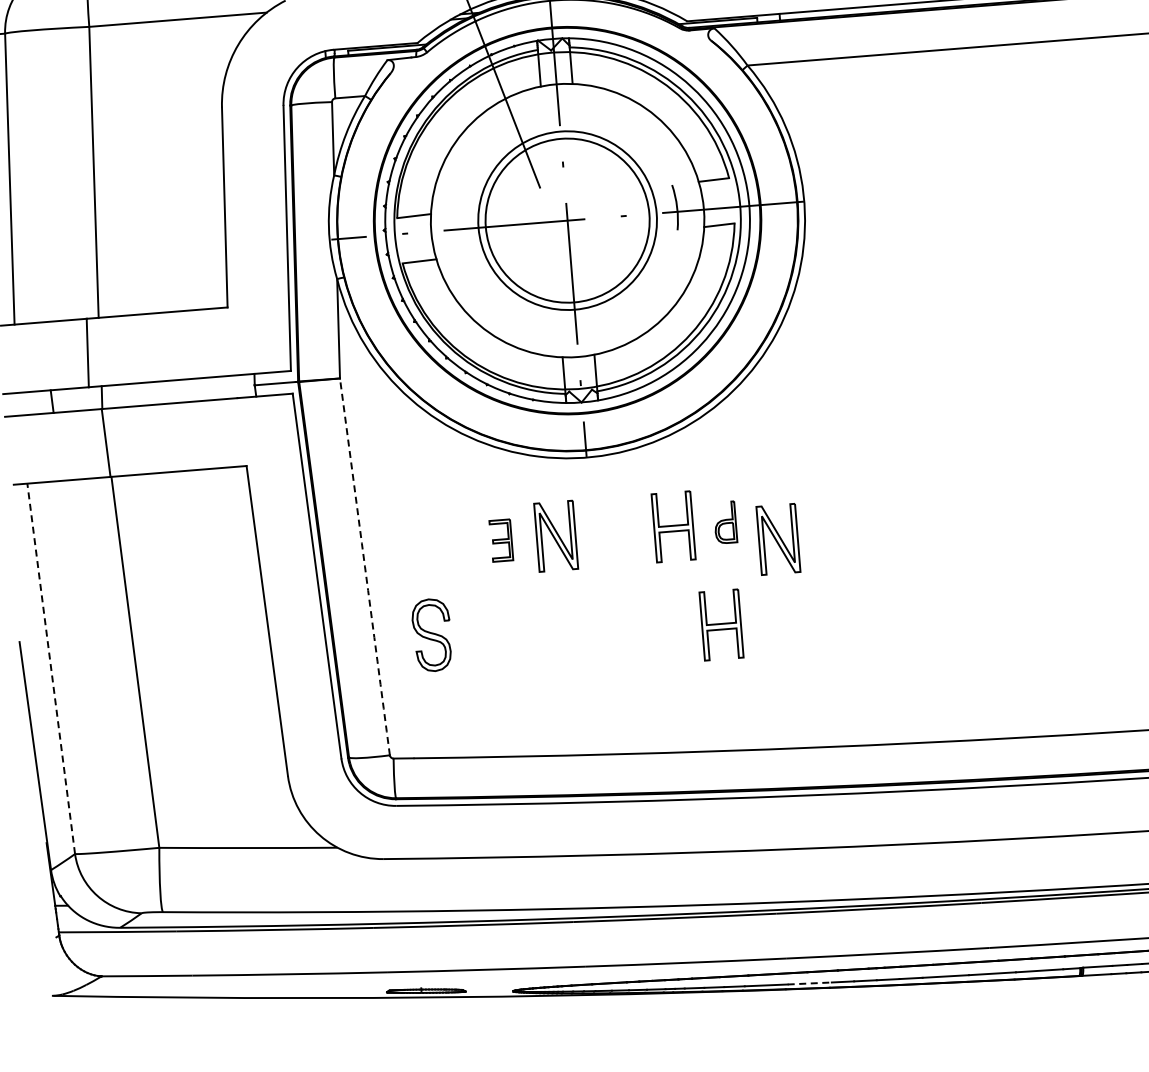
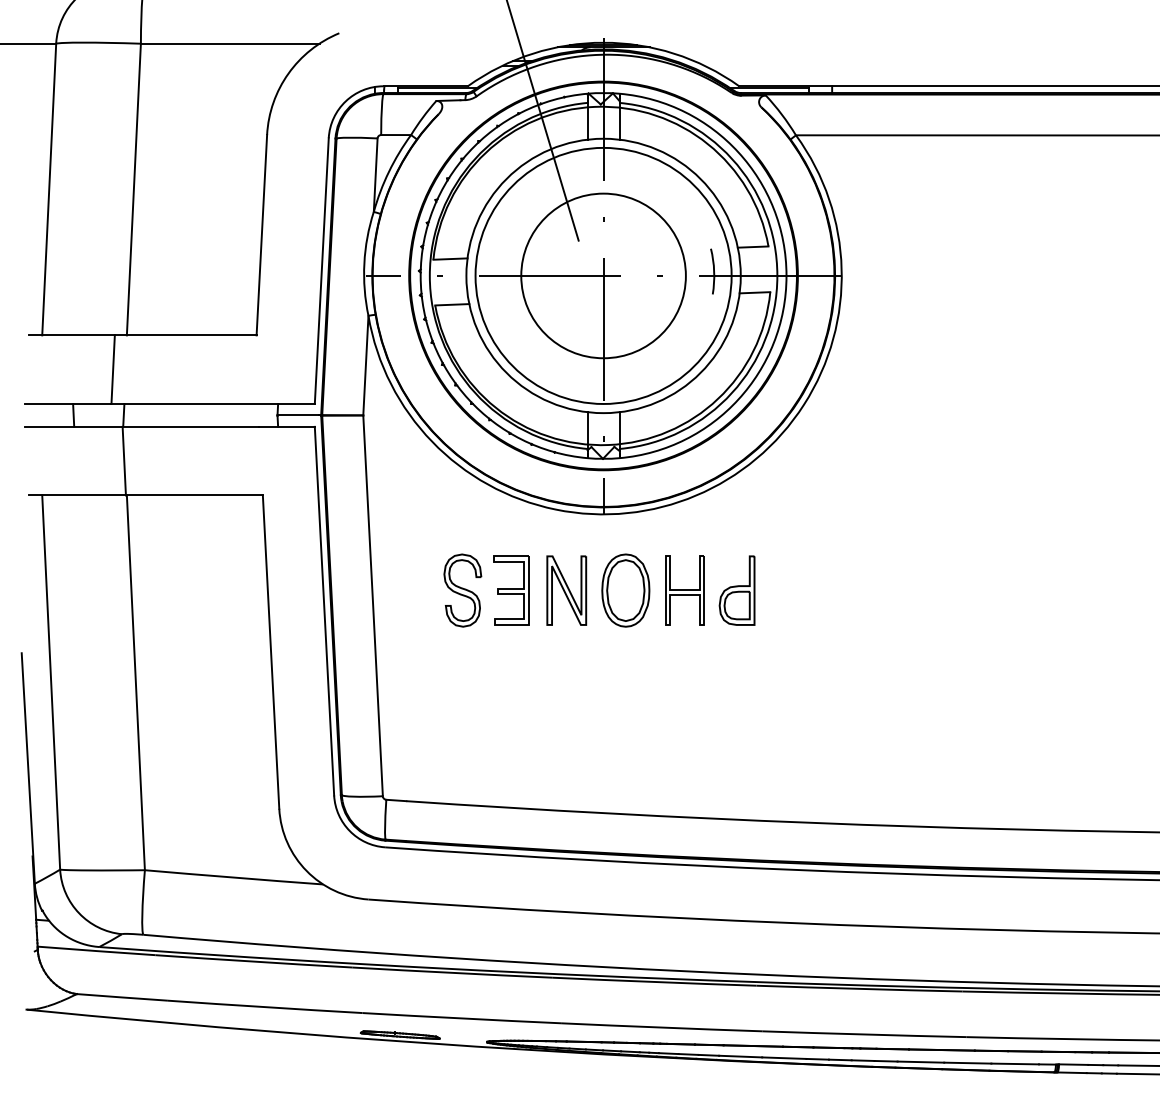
circle: (567, 220) -> (603, 275), size x1.43
part: (724, 522) -> (736, 590), size x1.67
part: (614, 531) -> (625, 590), added
part: (778, 539) -> (788, 611), removed
part: (501, 540) -> (511, 590), size x1.67
arc: (365, 566) -> (373, 605), dashed -> solid
part: (721, 624) -> (724, 692), removed
part: (431, 635) -> (462, 590), moved
line: (51, 668) -> (51, 682), dashed -> solid
line: (809, 983) -> (784, 1058), dashed -> solid

